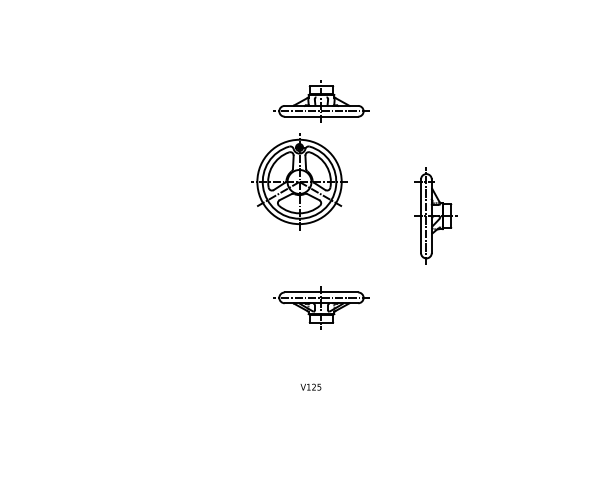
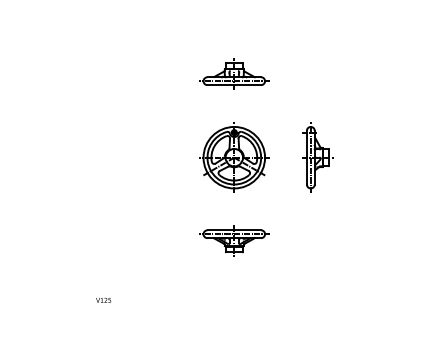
part: (299, 181) -> (234, 157), moved
part: (321, 306) -> (234, 240), moved
text: (310, 386) -> (103, 299), moved

